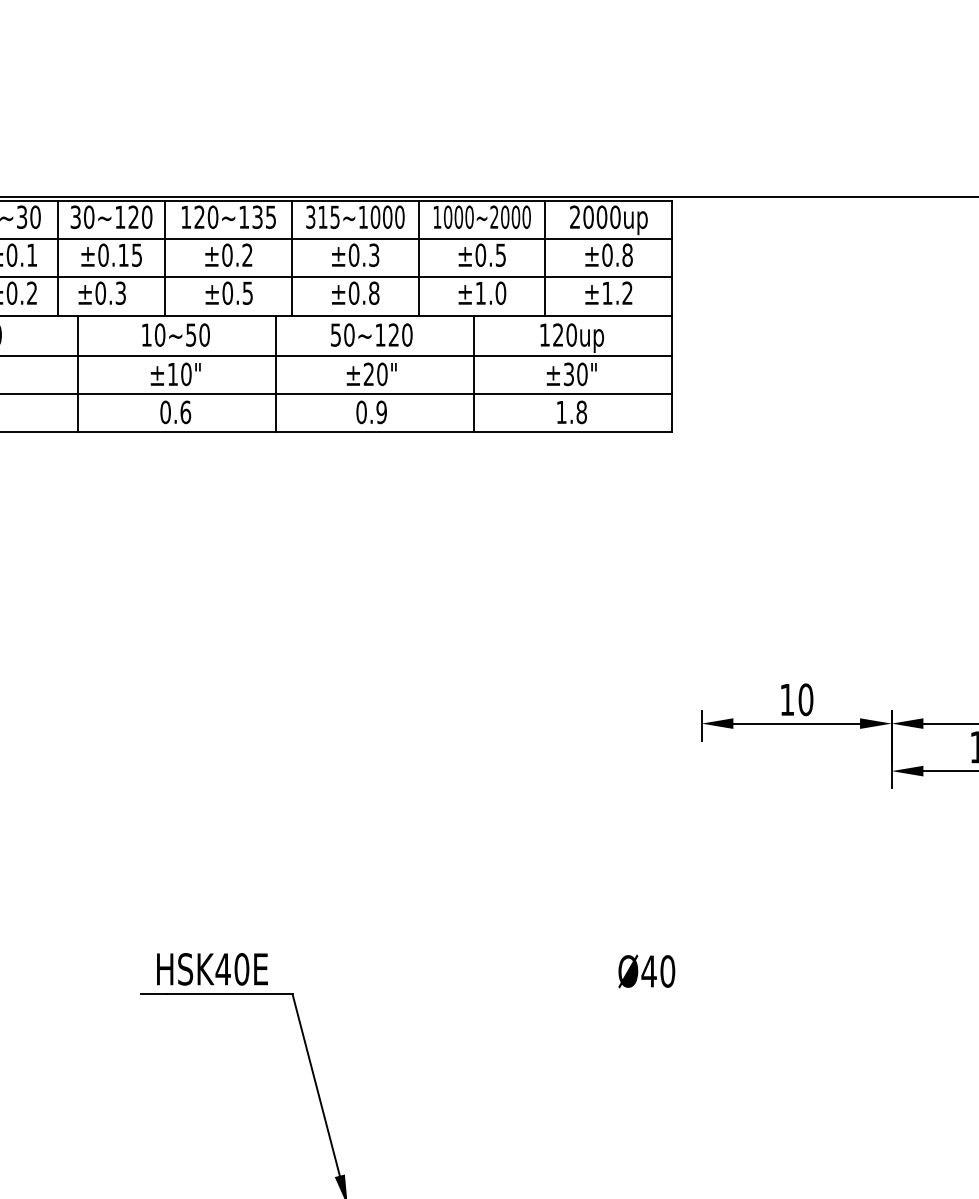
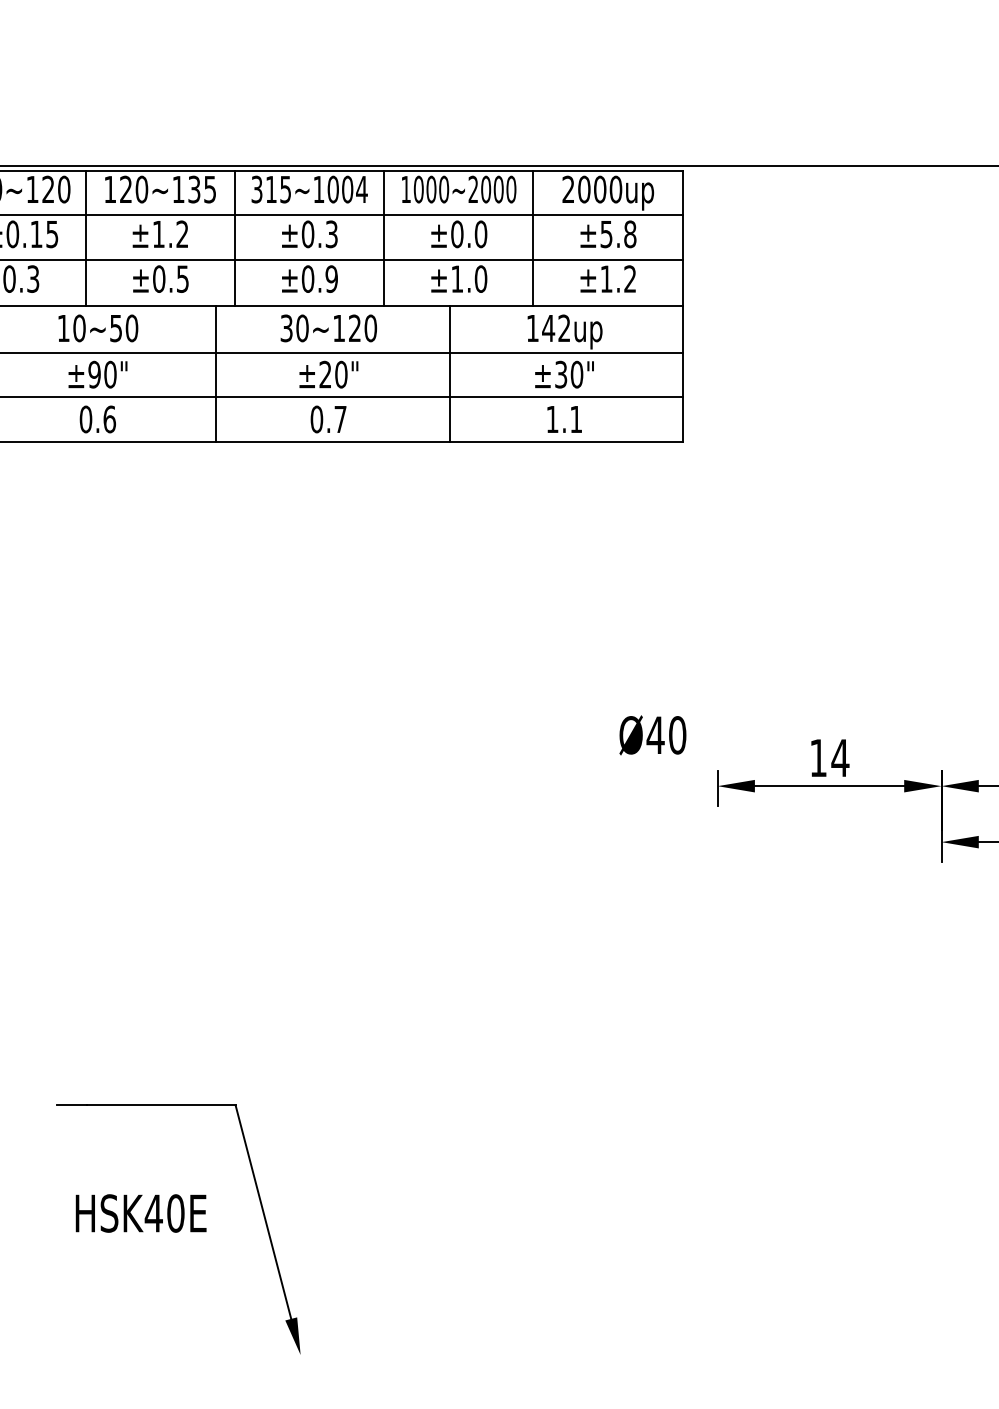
text: (399, 216) -> (361, 188), 315~1000 -> 315~1004
text: (227, 254) -> (158, 233), ±0.2 -> ±1.2
text: (500, 254) -> (480, 233), ±0.5 -> ±0.0
text: (607, 254) -> (606, 233), ±0.8 -> ±5.8
text: (374, 292) -> (332, 278), ±0.8 -> ±0.9
text: (335, 334) -> (286, 327), 50~120 -> 30~120
text: (564, 334) -> (555, 327), 120up -> 142up
text: (172, 374) -> (94, 374), ±10" -> ±90"
text: (381, 412) -> (340, 419), 0.9 -> 0.7
text: (581, 412) -> (575, 419), 1.8 -> 1.1
text: (805, 699) -> (839, 757), 10 -> 14
text: (212, 969) -> (141, 1213), moved
text: (646, 971) -> (652, 735), moved

